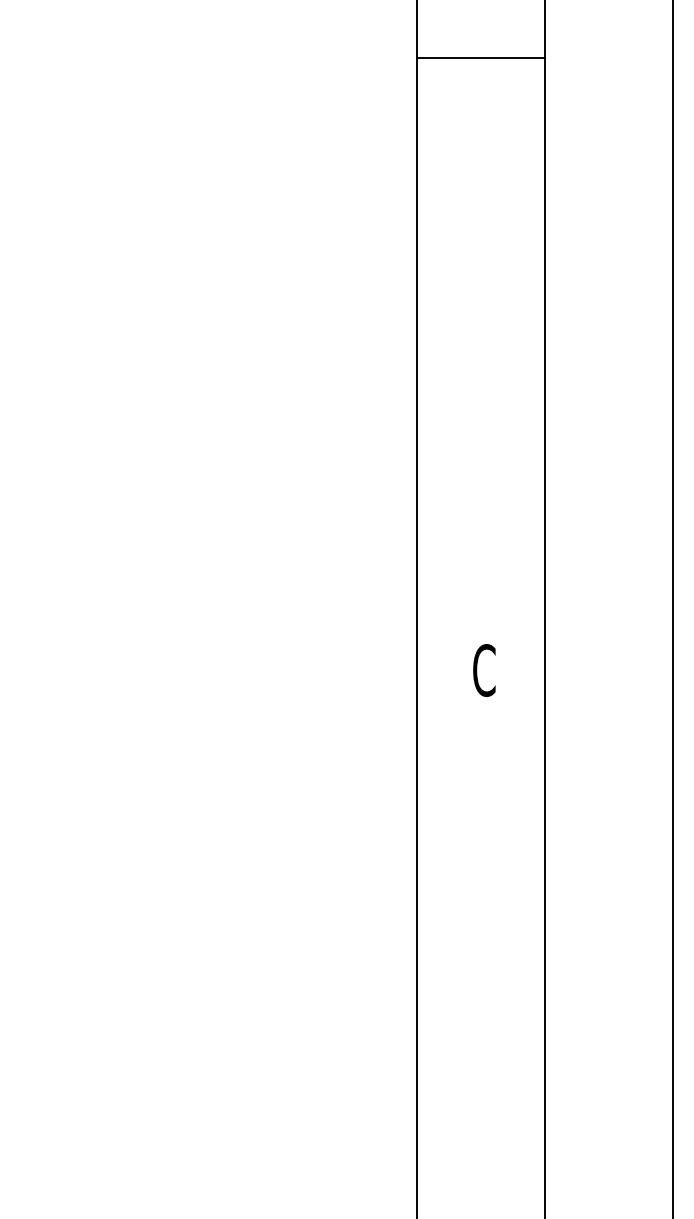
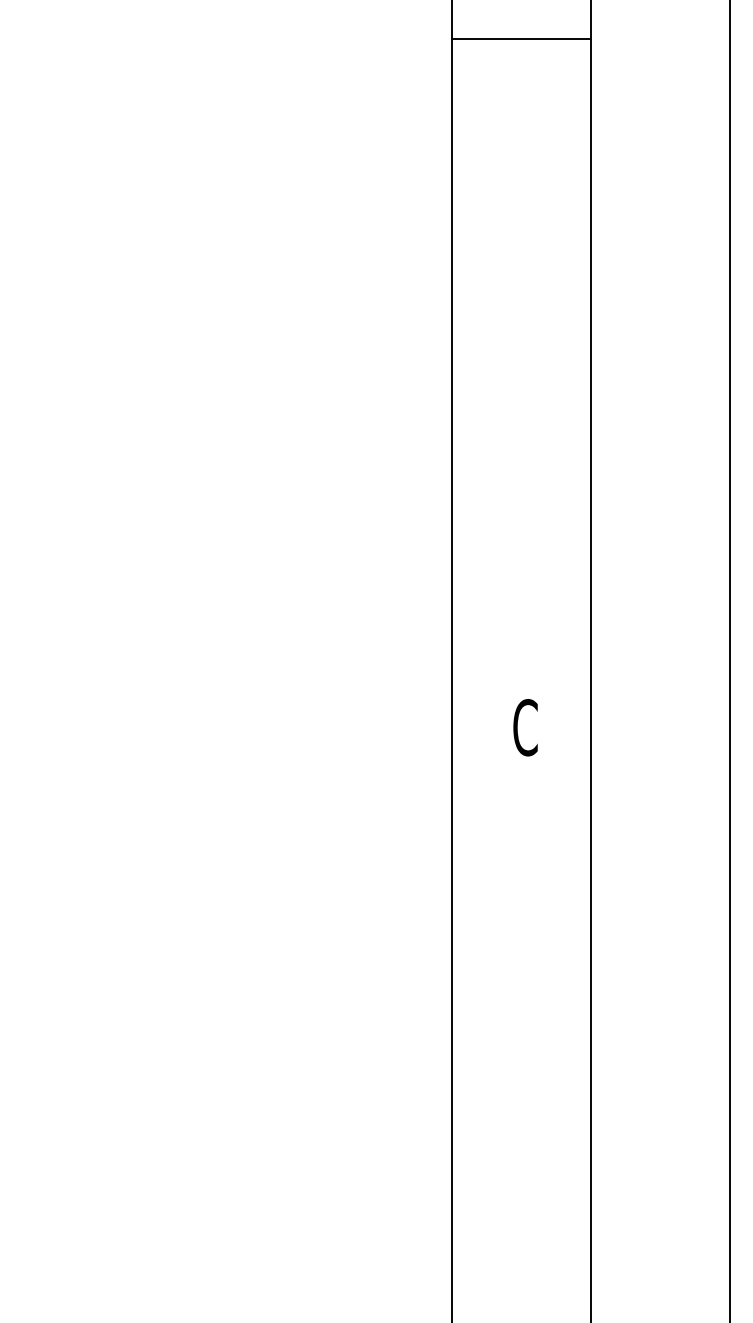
line: (480, 58) -> (521, 39), moved

